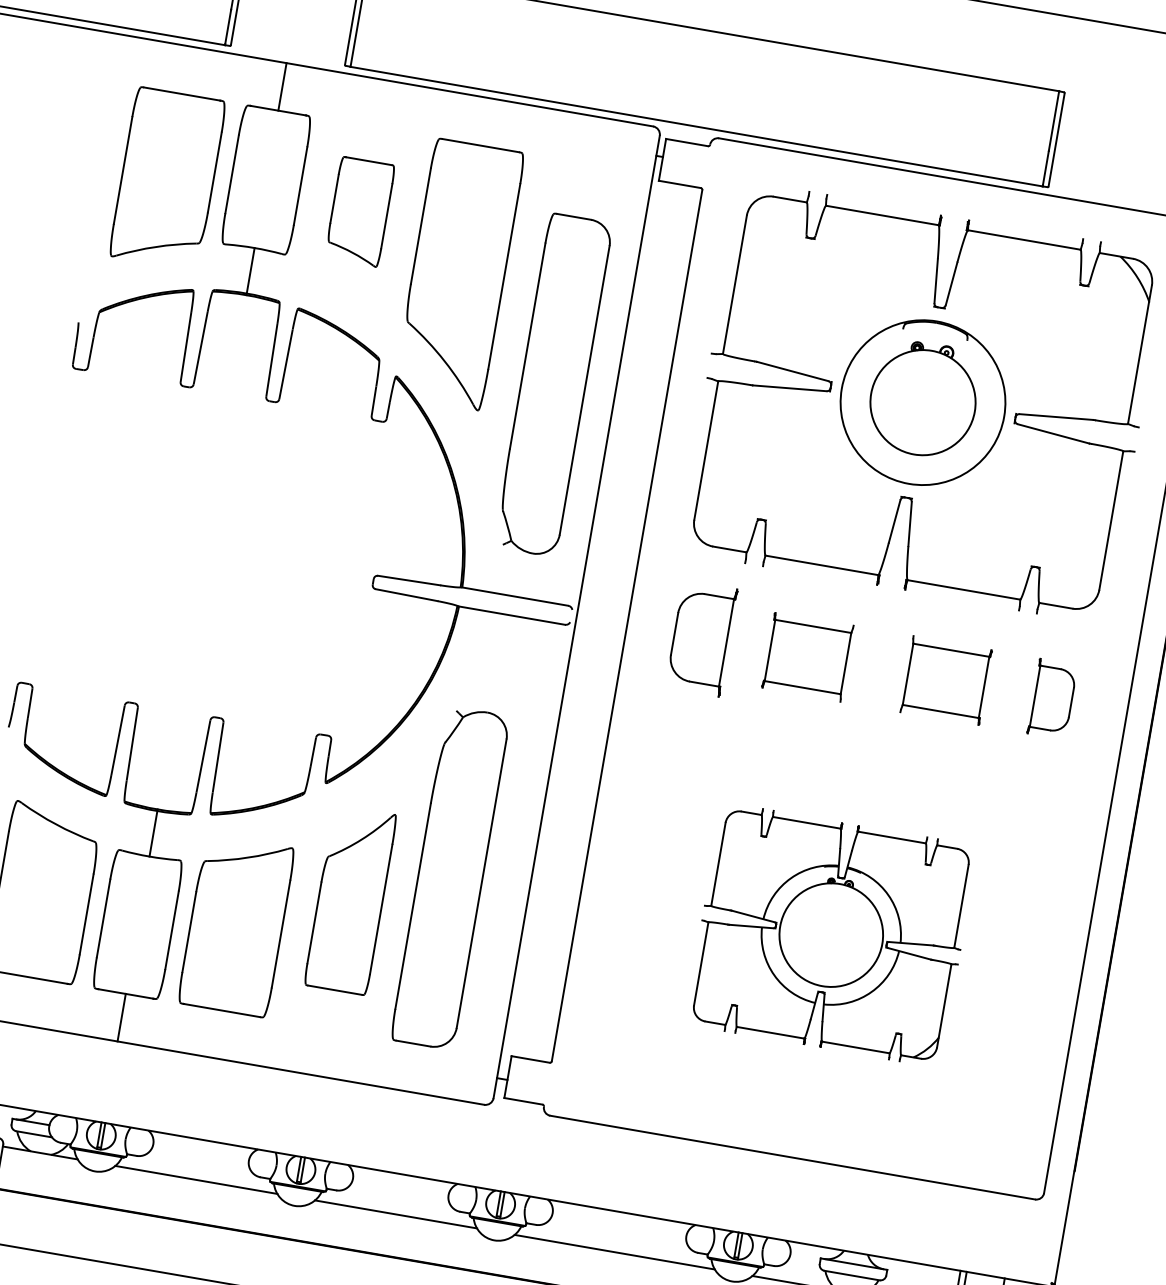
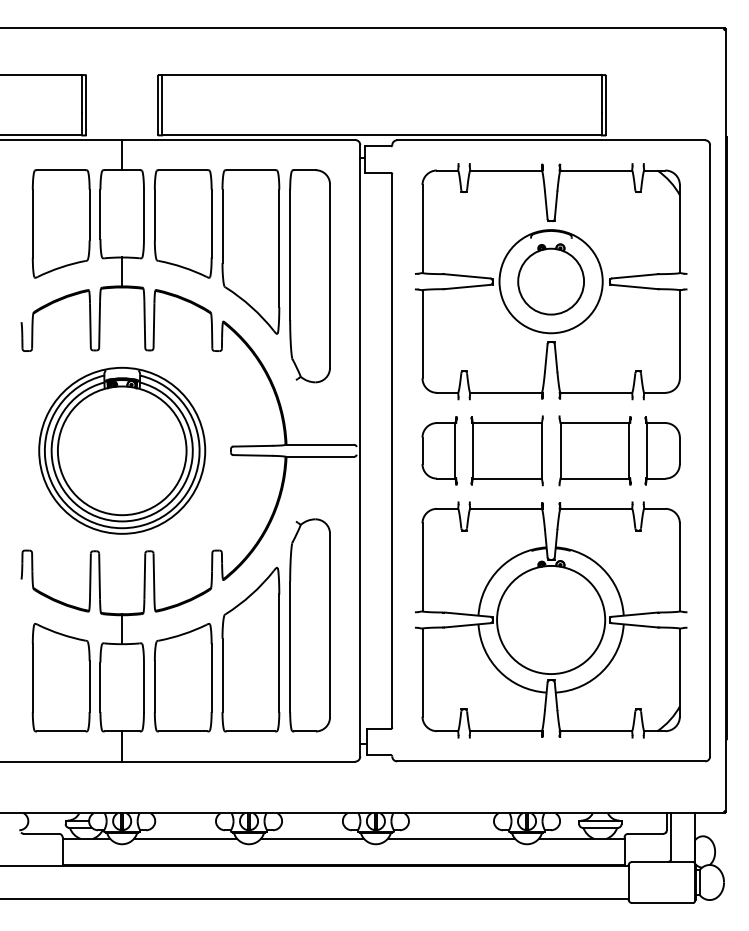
part: (360, 211) -> (183, 223), size x1.67
part: (552, 385) -> (309, 276), moved
part: (202, 551) -> (122, 450), added
part: (806, 656) -> (506, 450), size x1.43
part: (945, 680) -> (594, 450), size x1.43
part: (1052, 698) -> (662, 450), size x1.43
part: (349, 899) -> (250, 649), size x1.43
part: (831, 934) -> (551, 619), size x1.67

